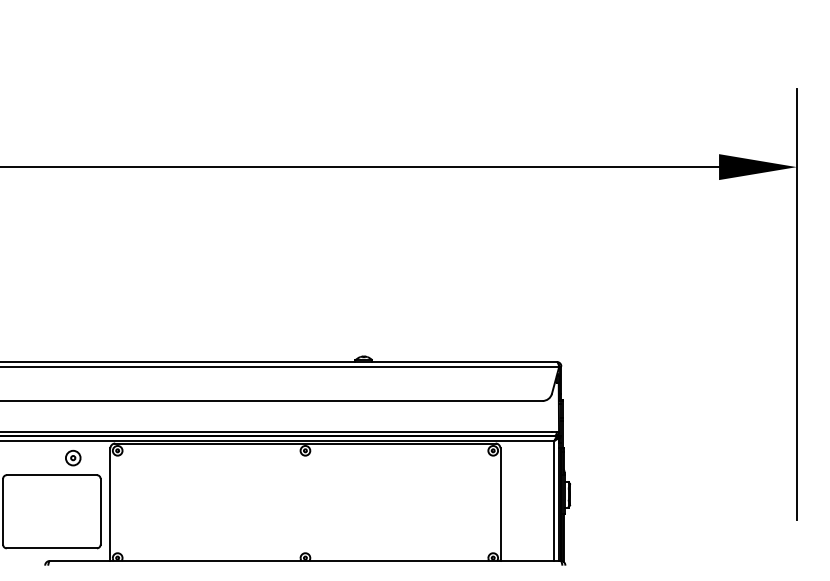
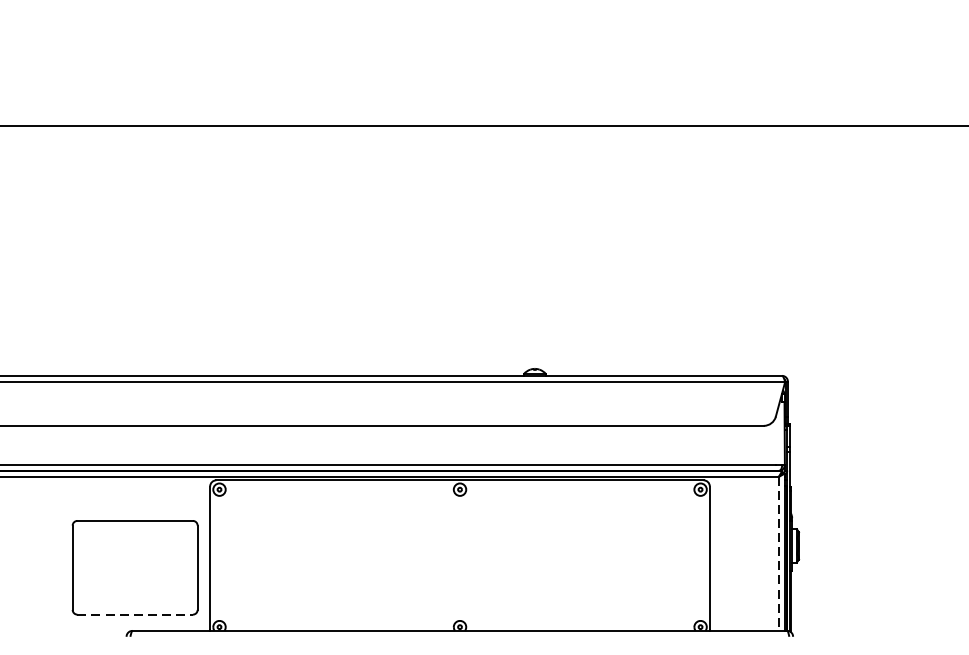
part: (73, 457) -> (162, 498), removed
line: (554, 501) -> (779, 554), solid -> dashed
line: (52, 548) -> (135, 614), solid -> dashed

